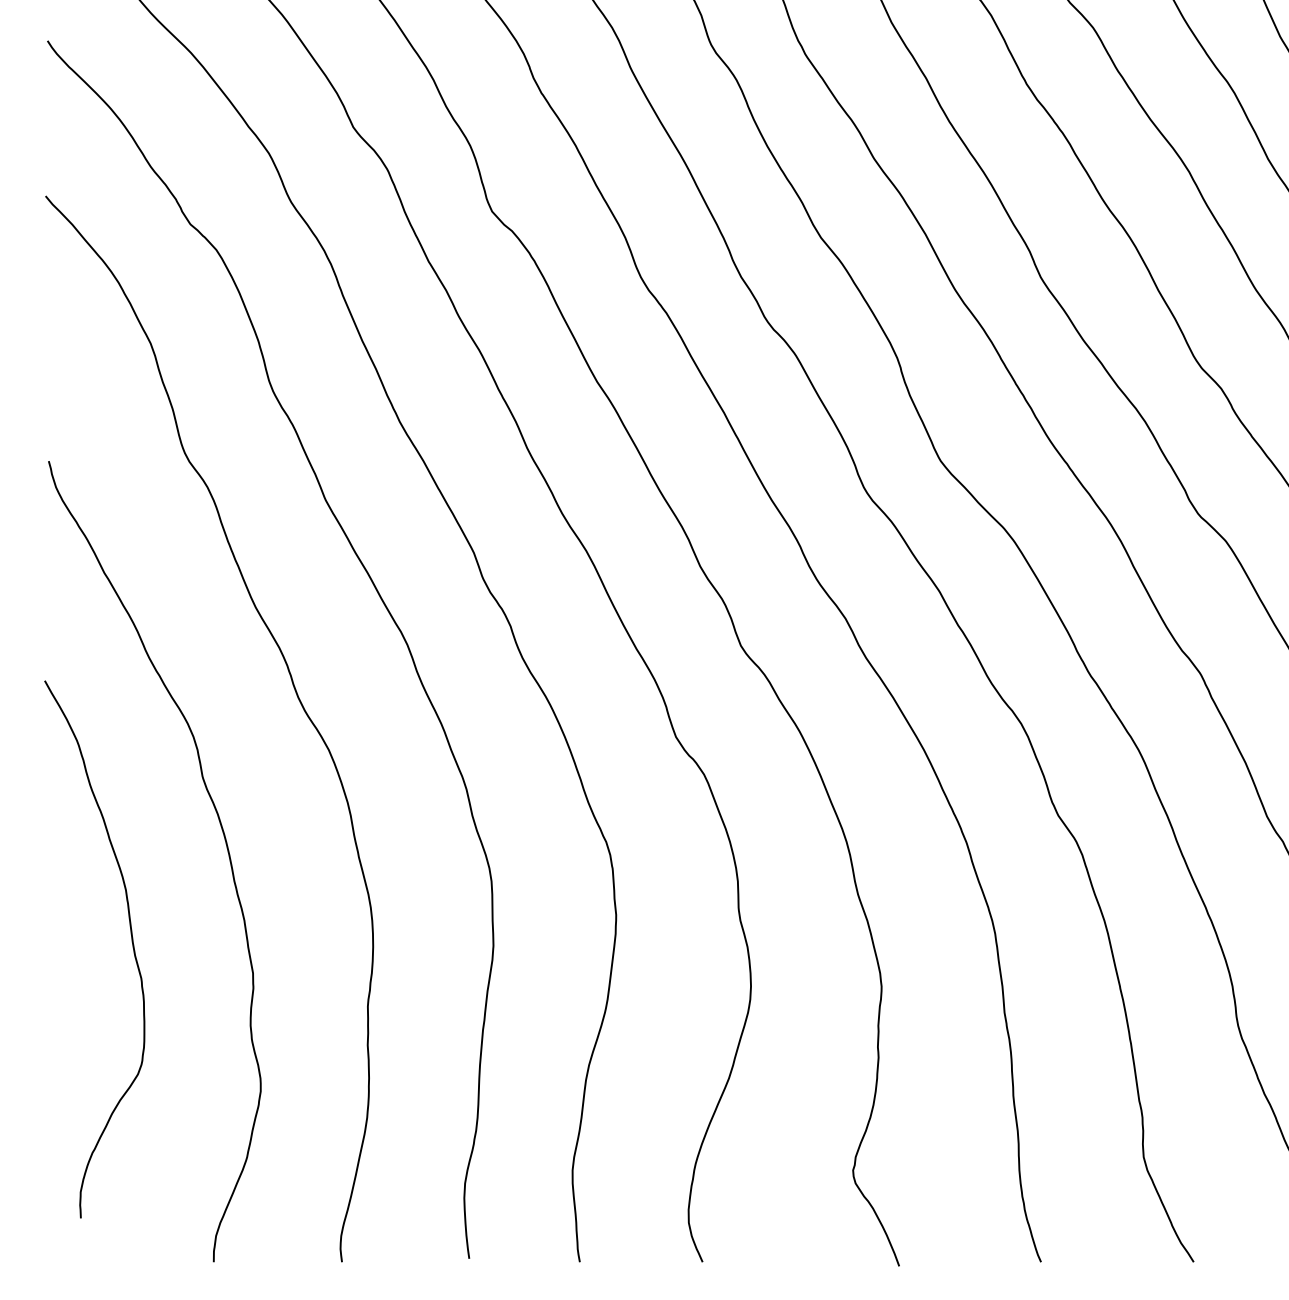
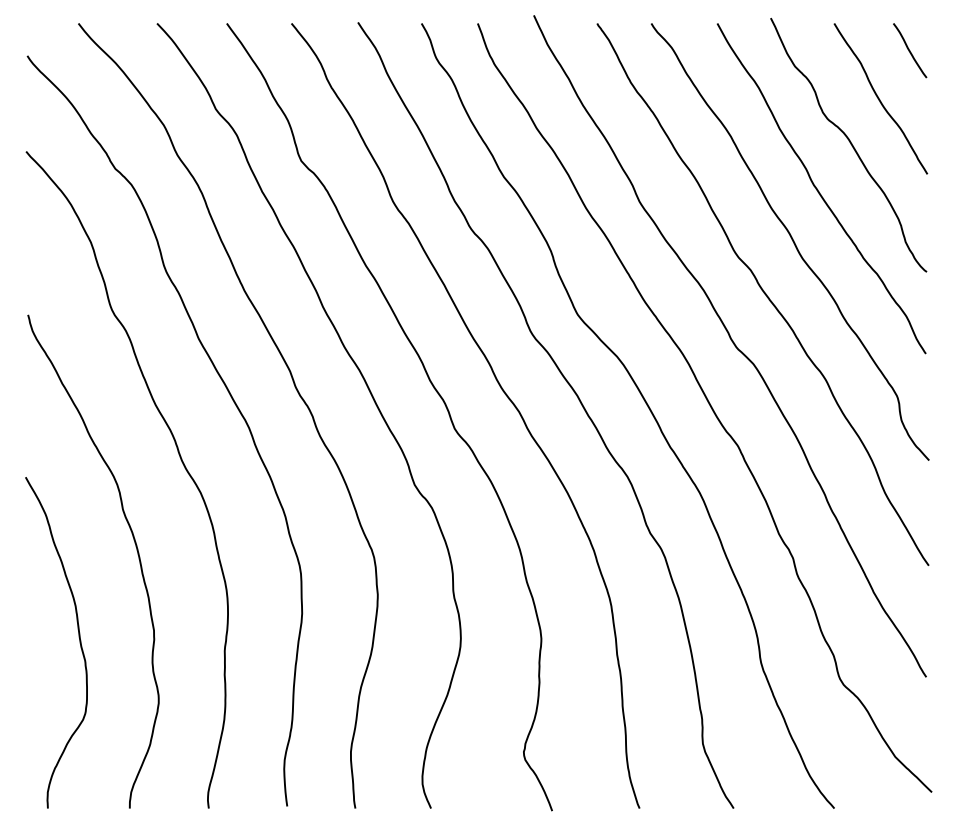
curve: (130, 940) -> (78, 637), moved

